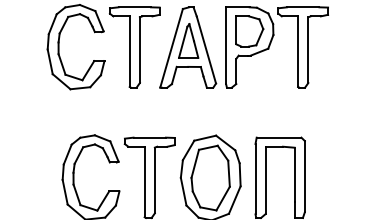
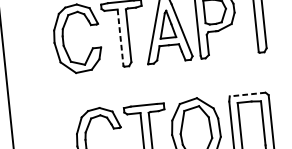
line: (129, 52) -> (120, 38), solid -> dashed
line: (278, 137) -> (247, 94), solid -> dashed

